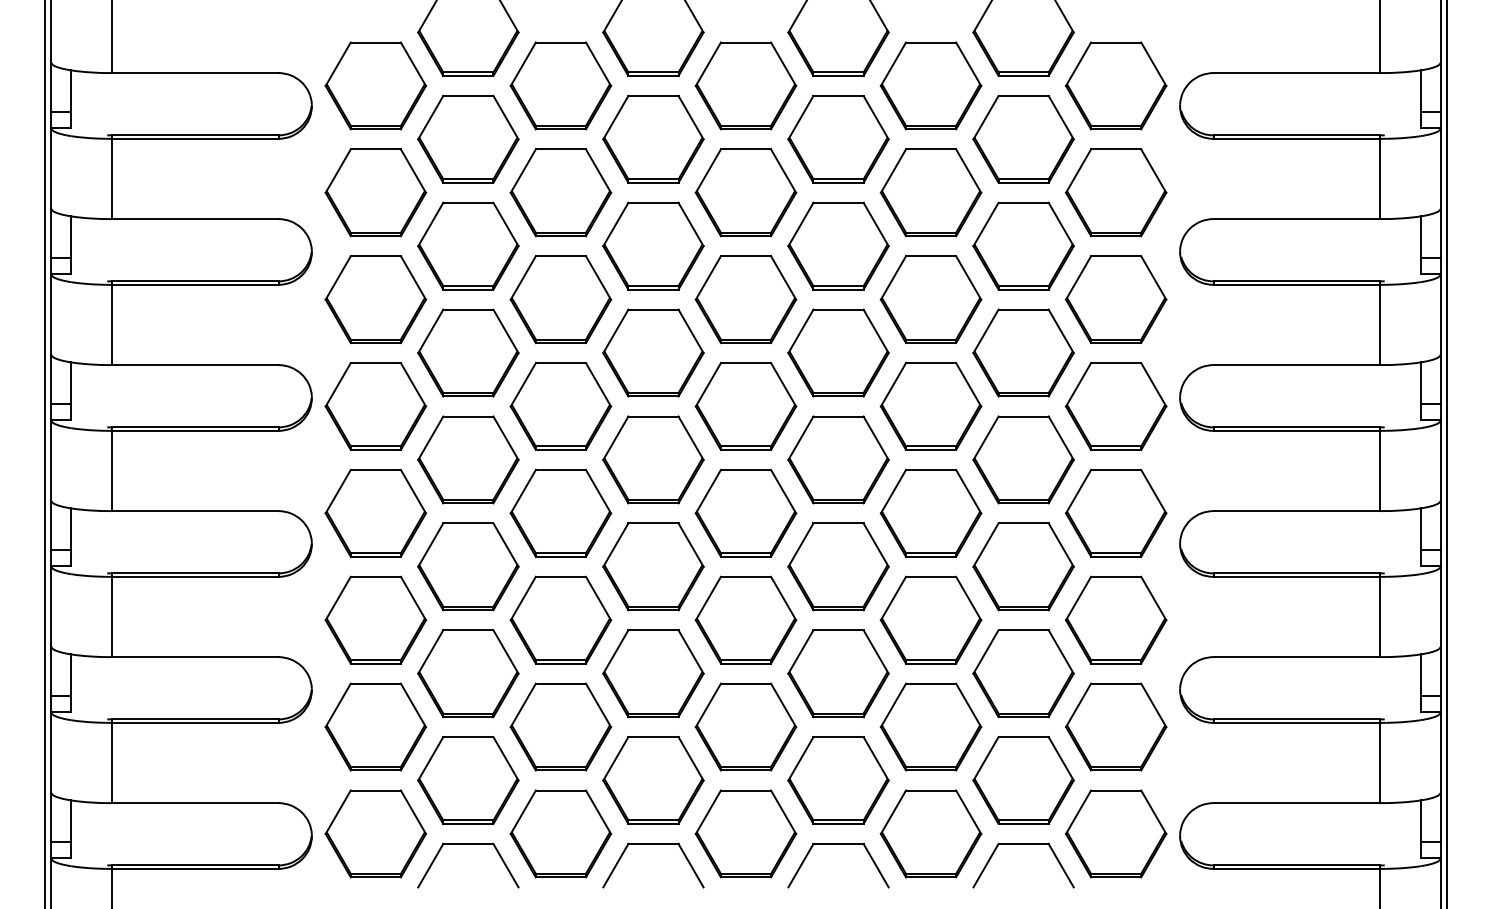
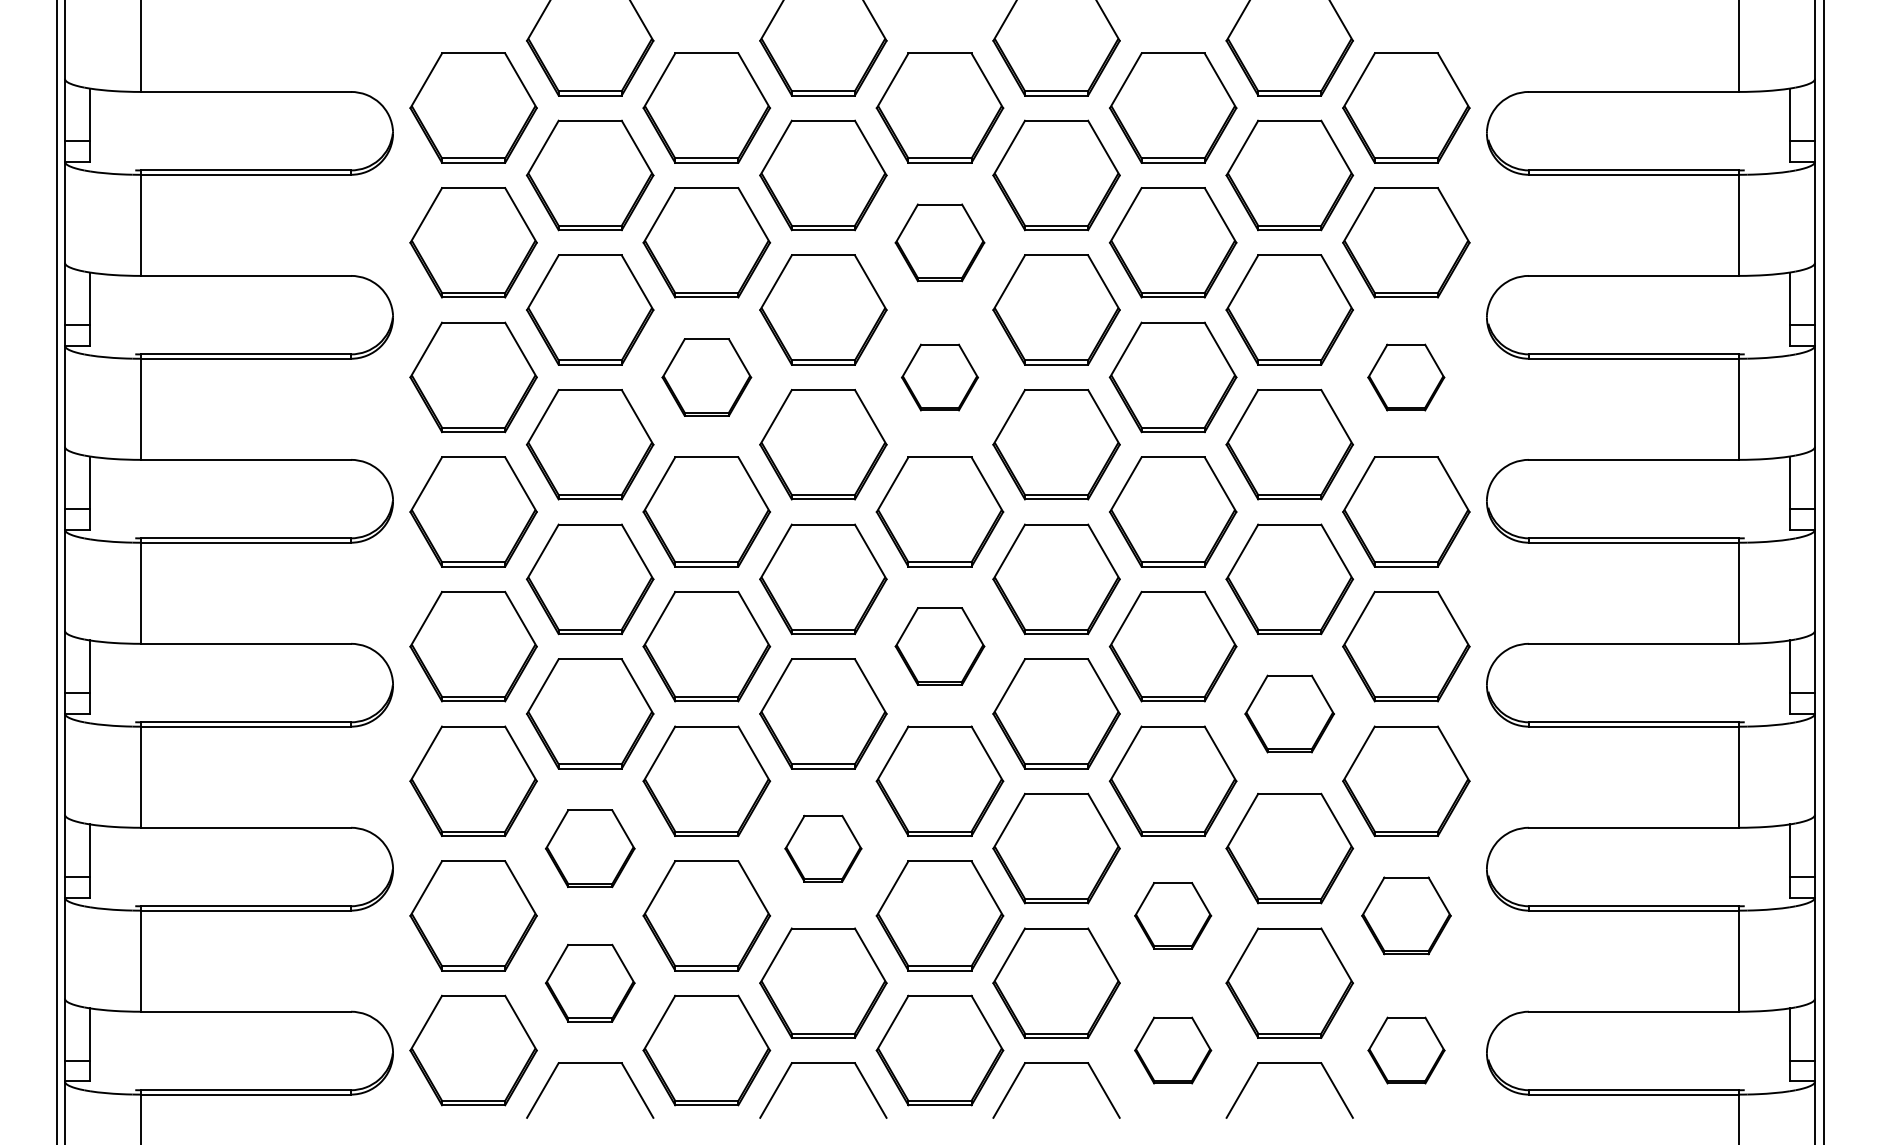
part: (745, 192) -> (939, 242), size x0.7
part: (560, 299) -> (706, 377), size x0.7
part: (745, 299) -> (939, 377), size x0.6
part: (1115, 299) -> (1405, 377), size x0.6
part: (745, 512) -> (939, 645), size x0.7
part: (1023, 566) -> (1289, 713), size x0.7
part: (468, 673) -> (590, 848), size x0.7
part: (653, 673) -> (823, 848), size x0.6
part: (930, 726) -> (1172, 915), size x0.6
part: (1116, 726) -> (1406, 915), size x0.7
part: (468, 780) -> (590, 983), size x0.7
part: (930, 833) -> (1172, 1050), size x0.6
part: (1116, 833) -> (1406, 1050), size x0.6

